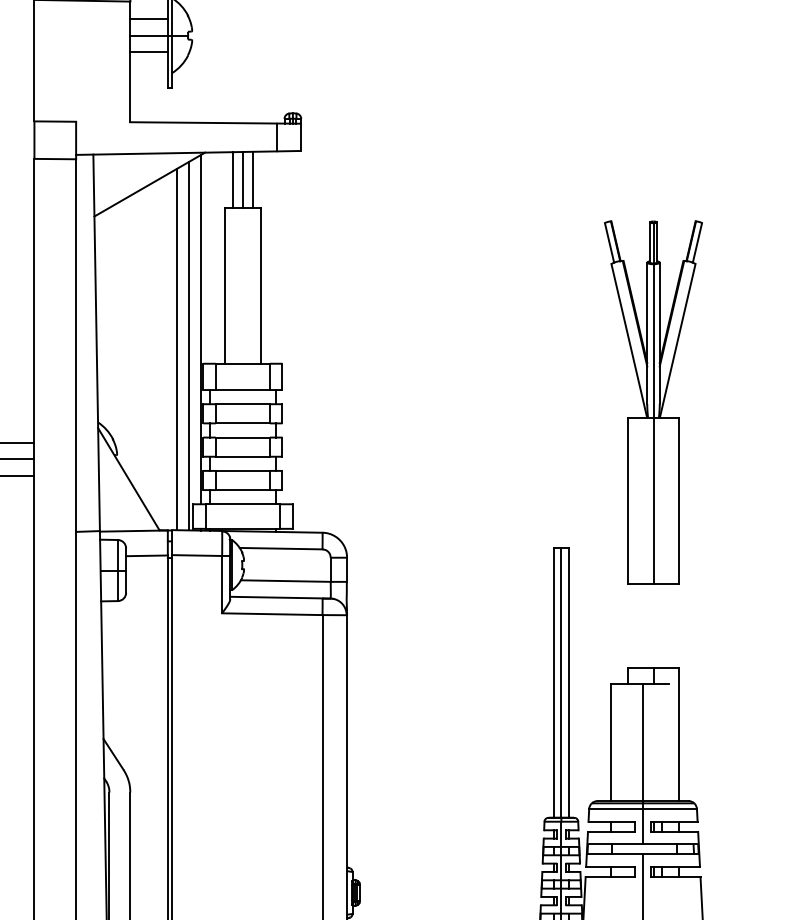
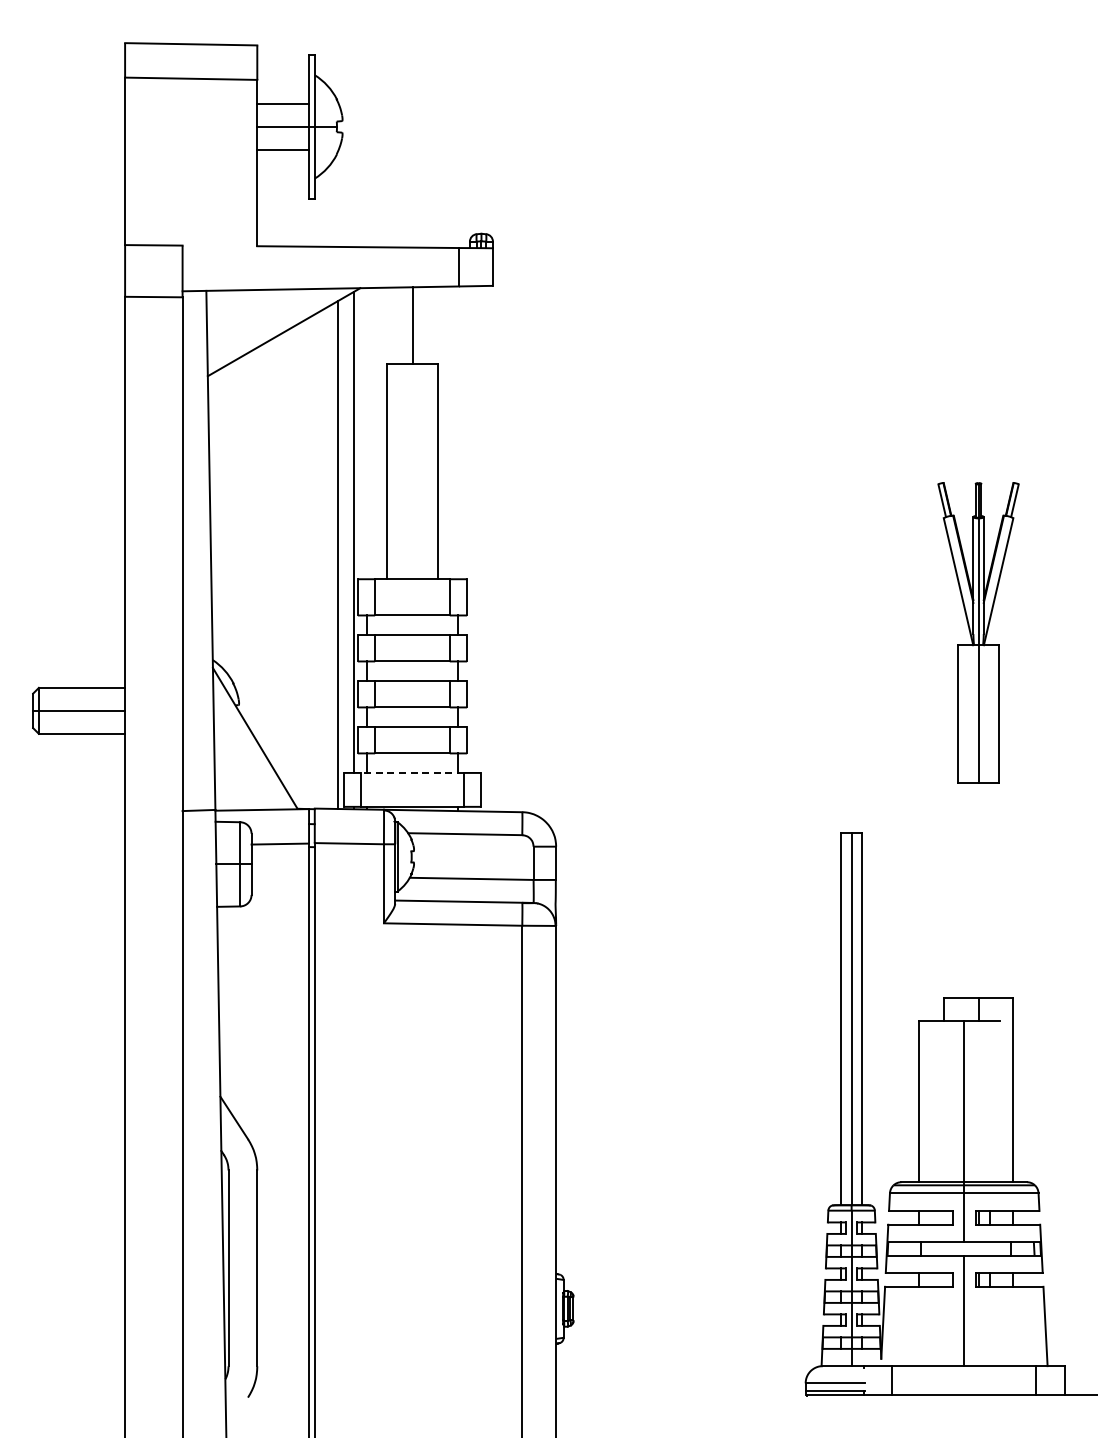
line: (232, 179) -> (398, 325), removed
line: (253, 179) -> (426, 325), removed
line: (176, 349) -> (321, 559), removed
part: (653, 402) -> (978, 632), size x0.6
line: (242, 503) -> (411, 772), solid -> dashed

